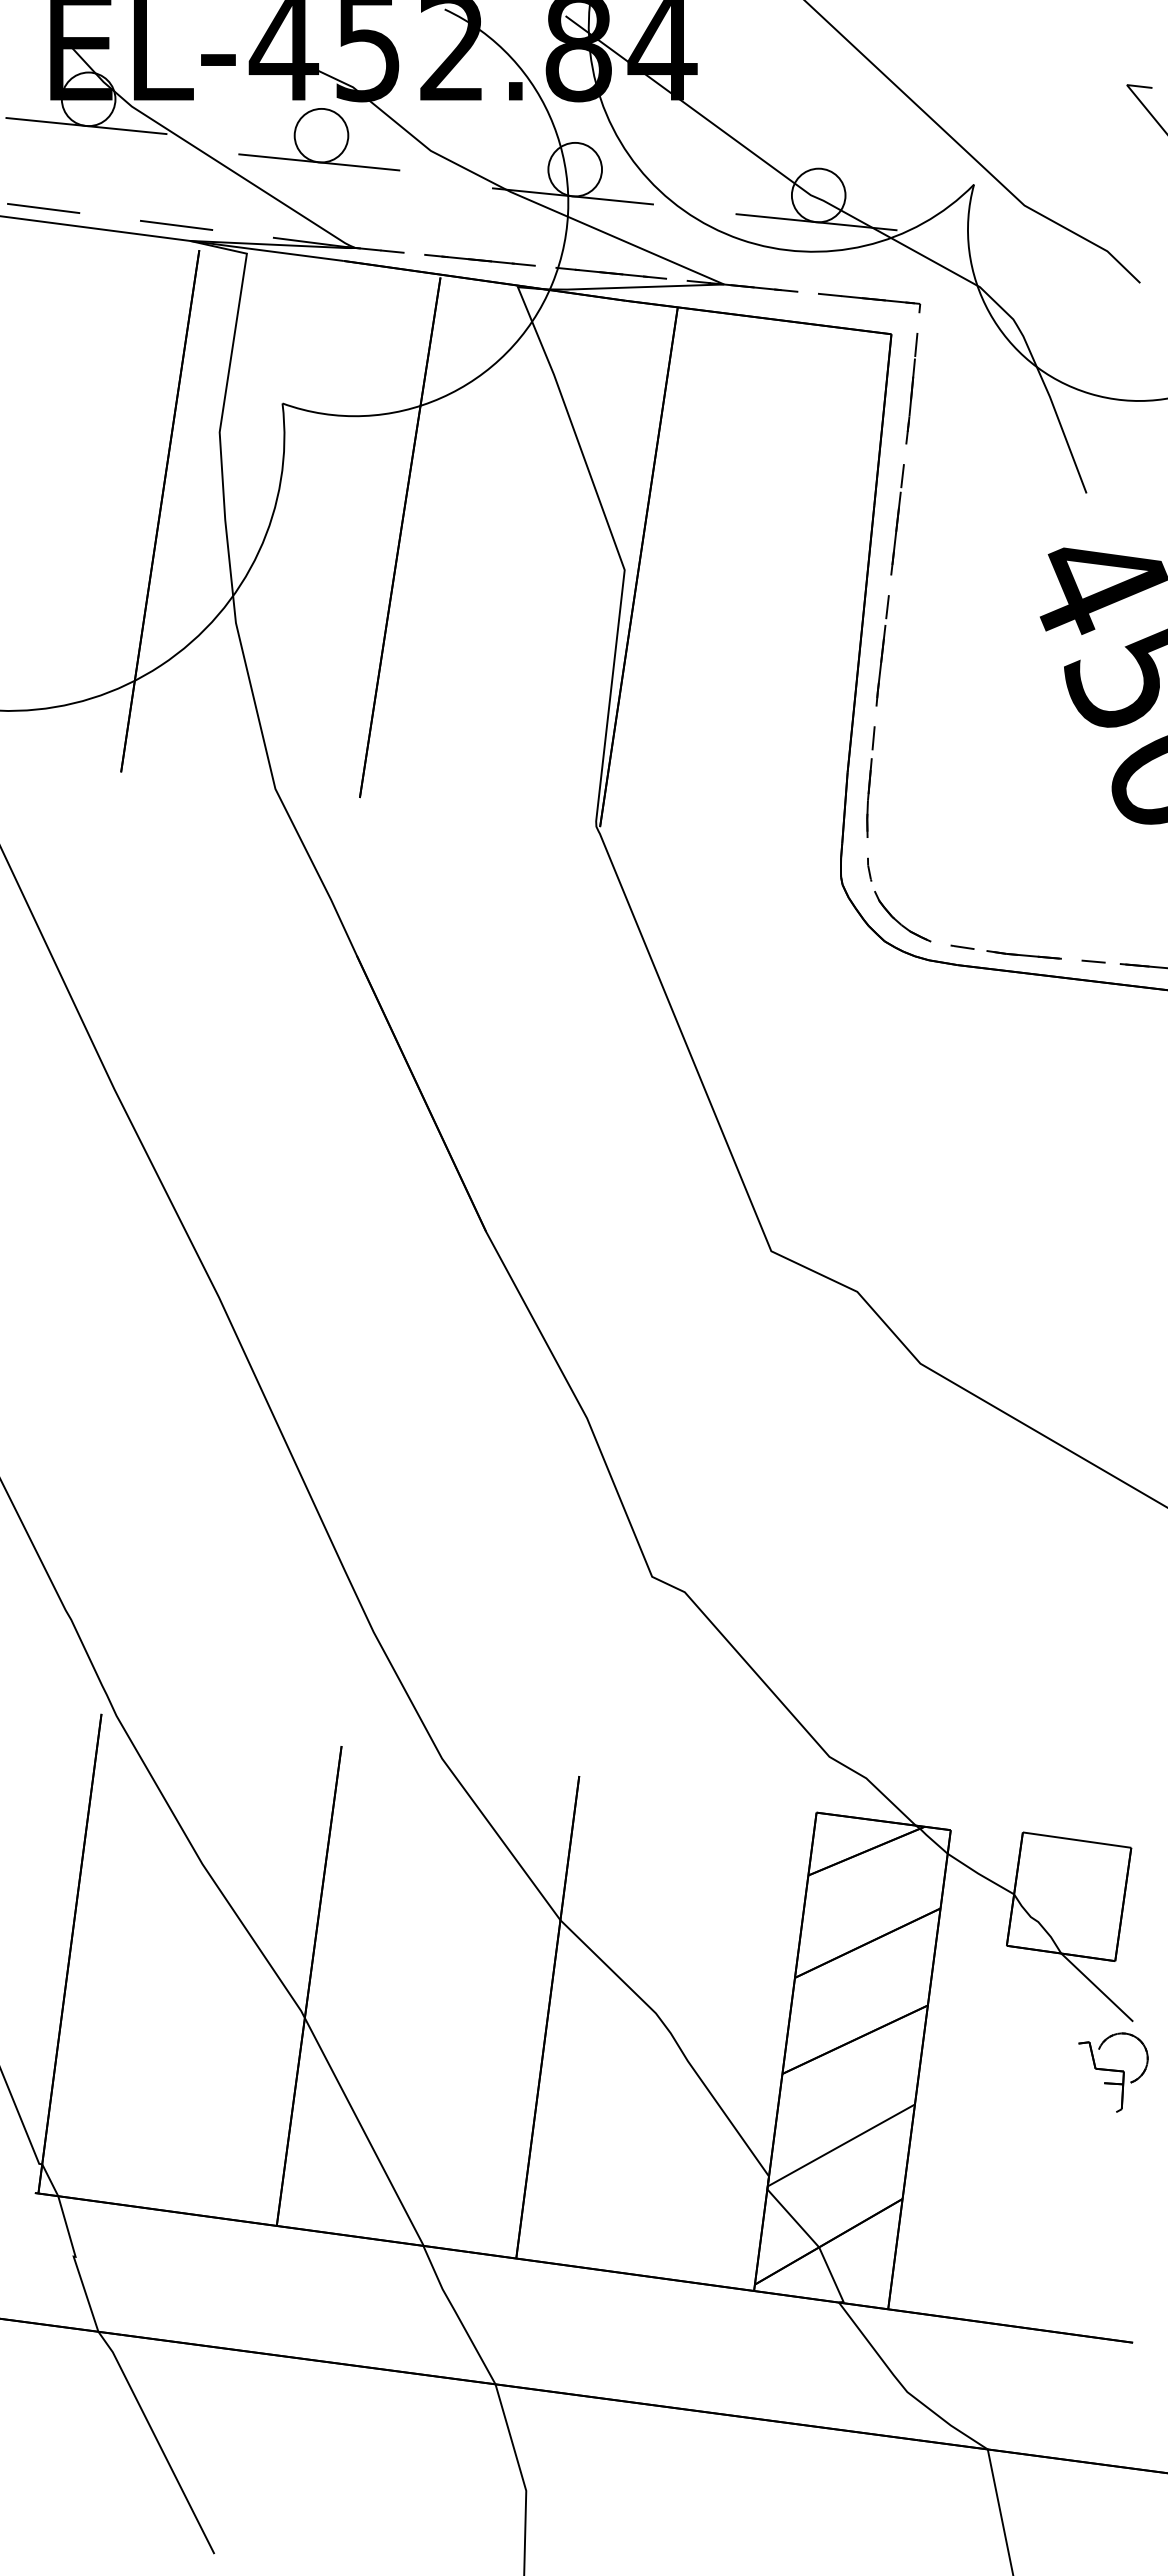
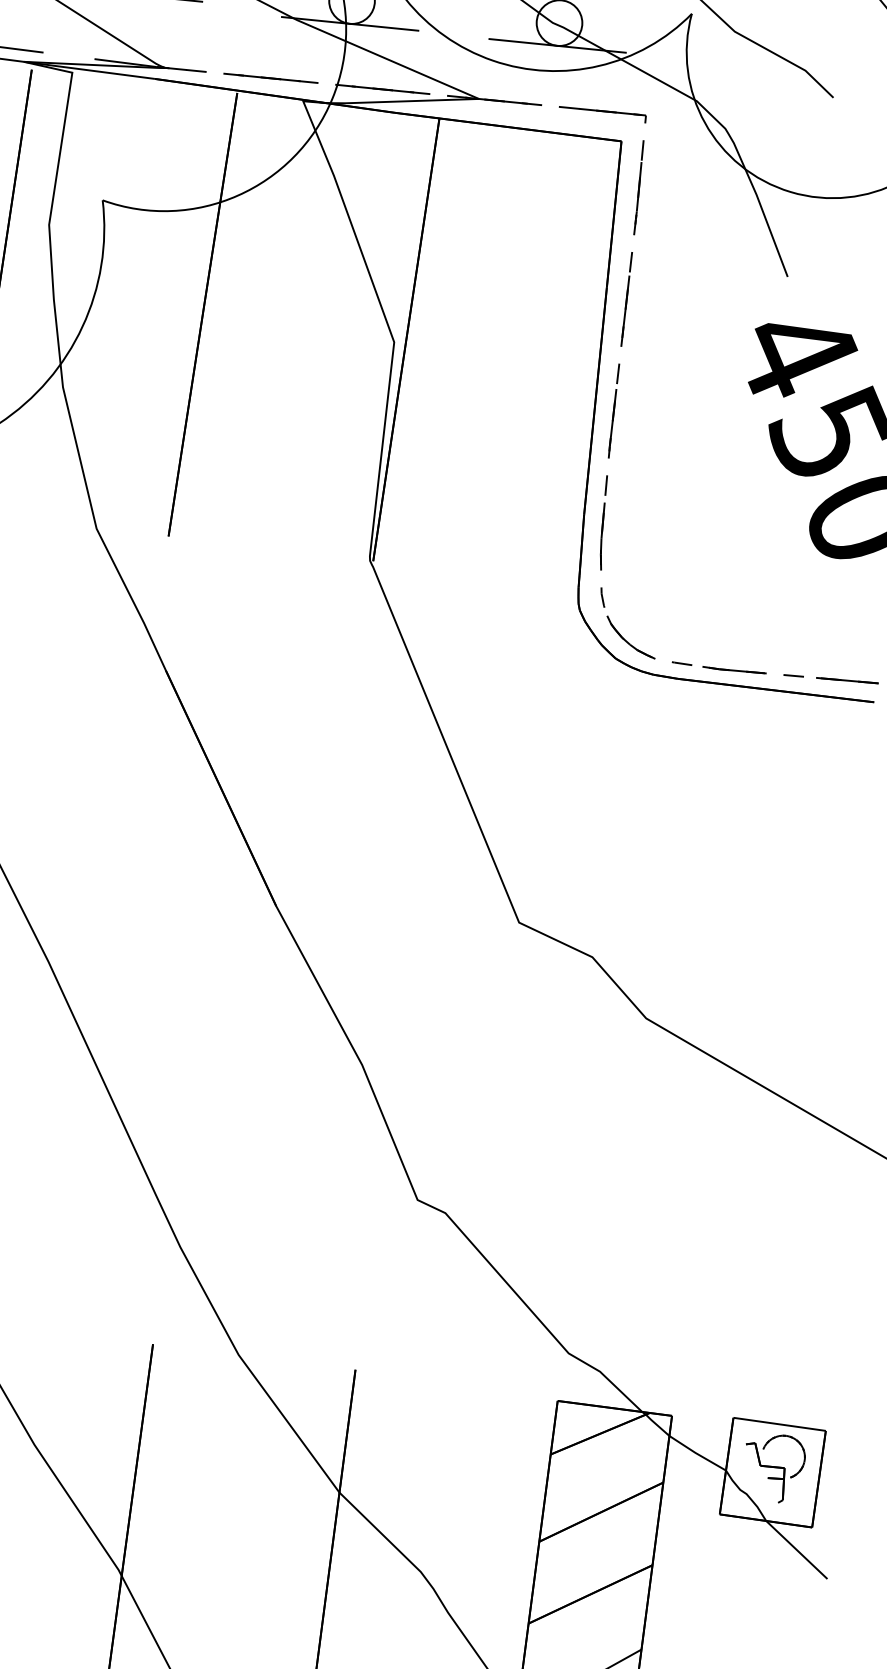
part: (1113, 2072) -> (775, 1468), moved

